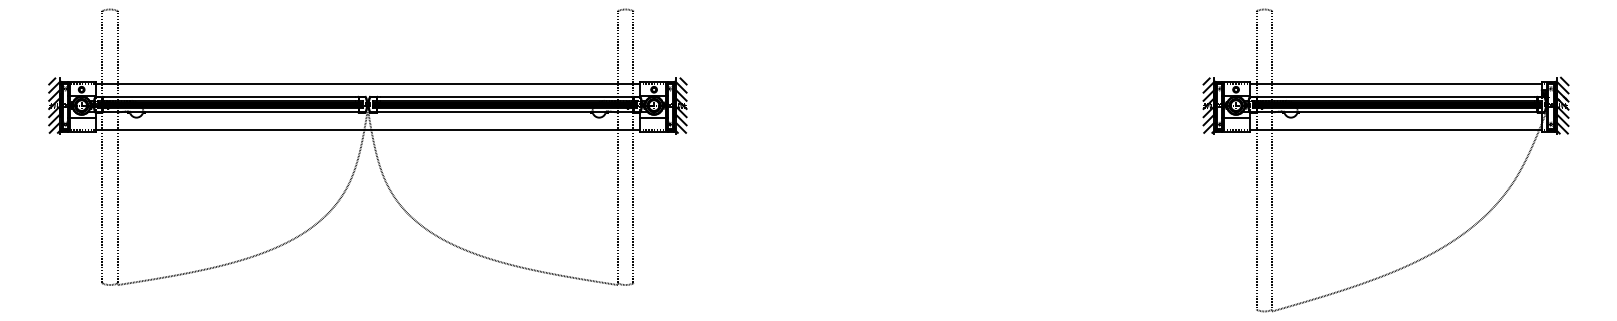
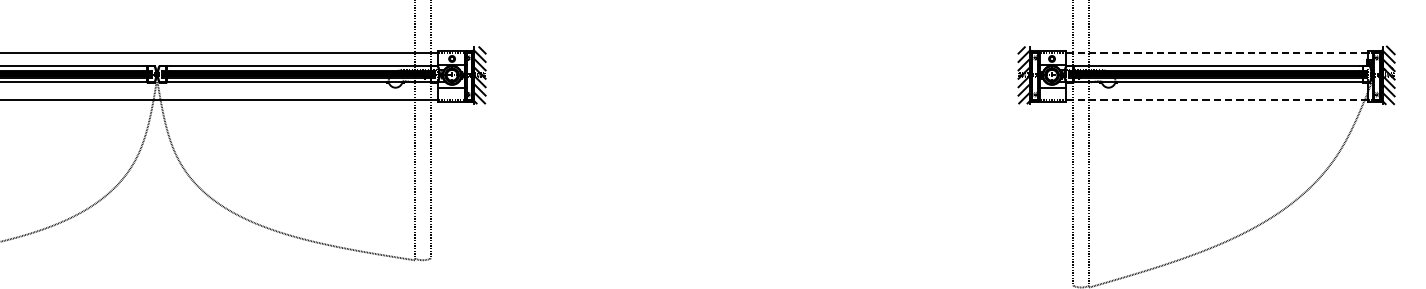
line: (1396, 83) -> (1217, 52), solid -> dashed
line: (1396, 129) -> (1217, 99), solid -> dashed

